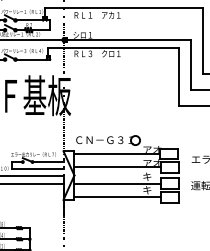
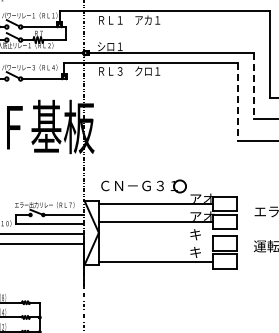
line: (190, 65) -> (253, 86), solid -> dashed
line: (179, 76) -> (238, 101), solid -> dashed
line: (117, 183) -> (155, 243), removed

